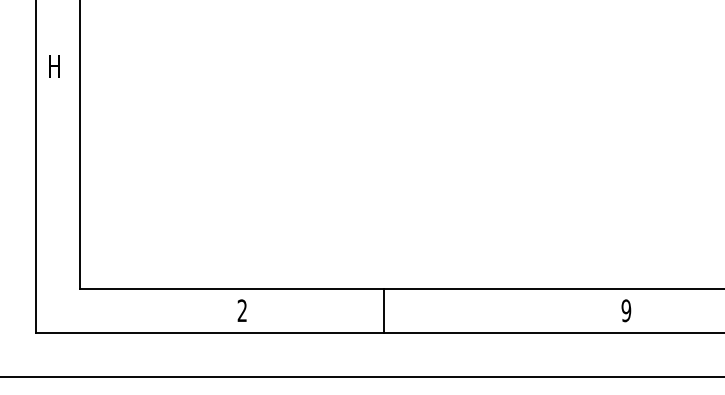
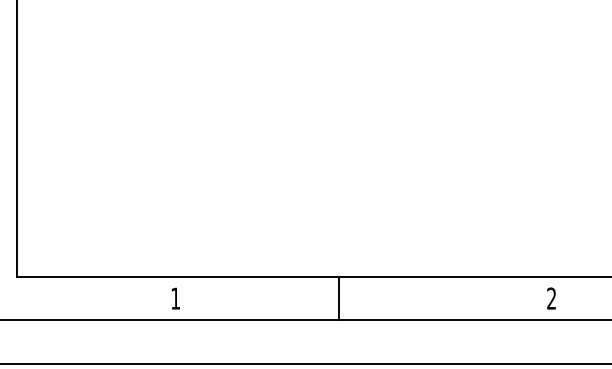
text: (241, 310) -> (174, 298), 2 -> 1
line: (384, 310) -> (339, 298), moved
text: (626, 310) -> (551, 298), 9 -> 2

